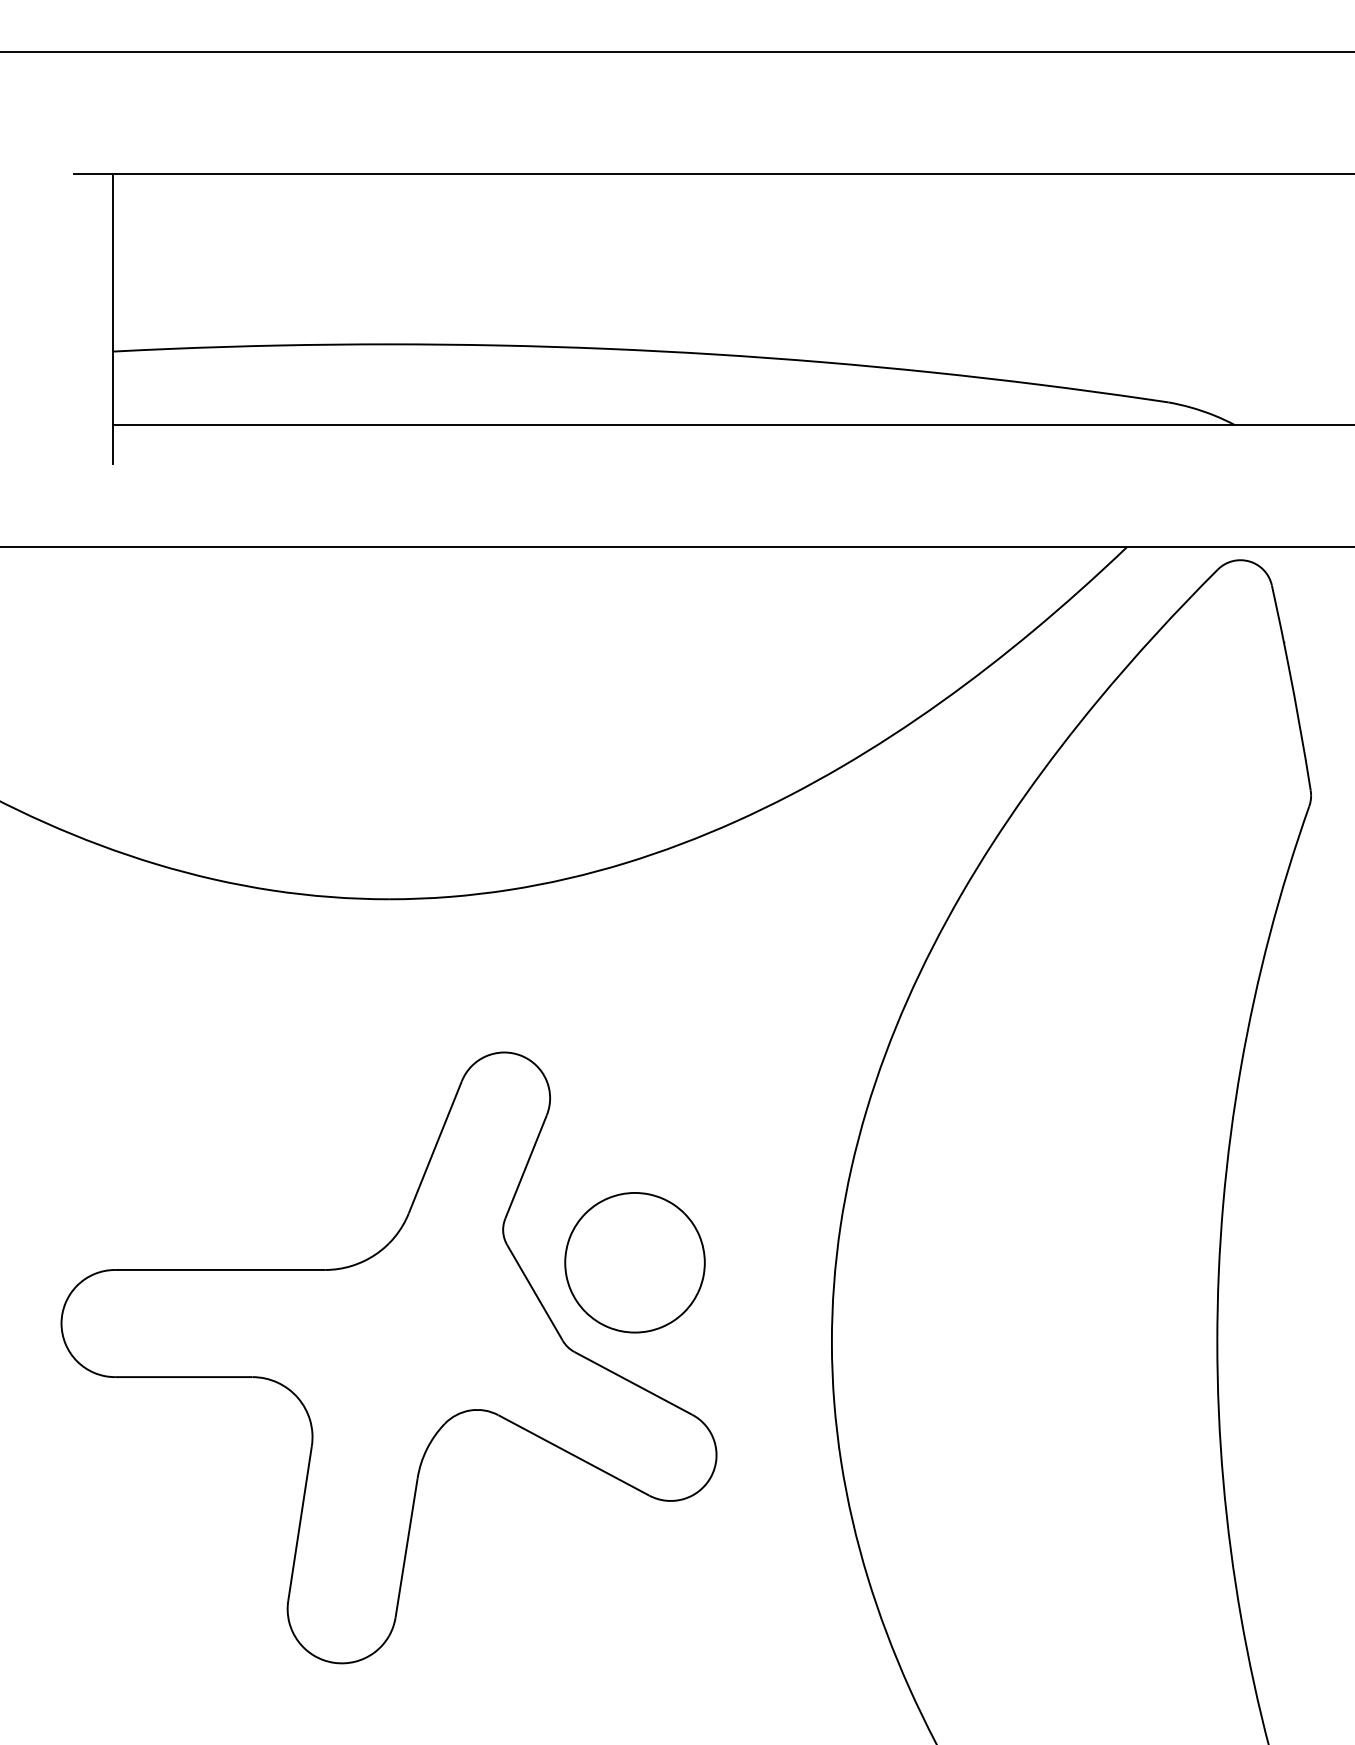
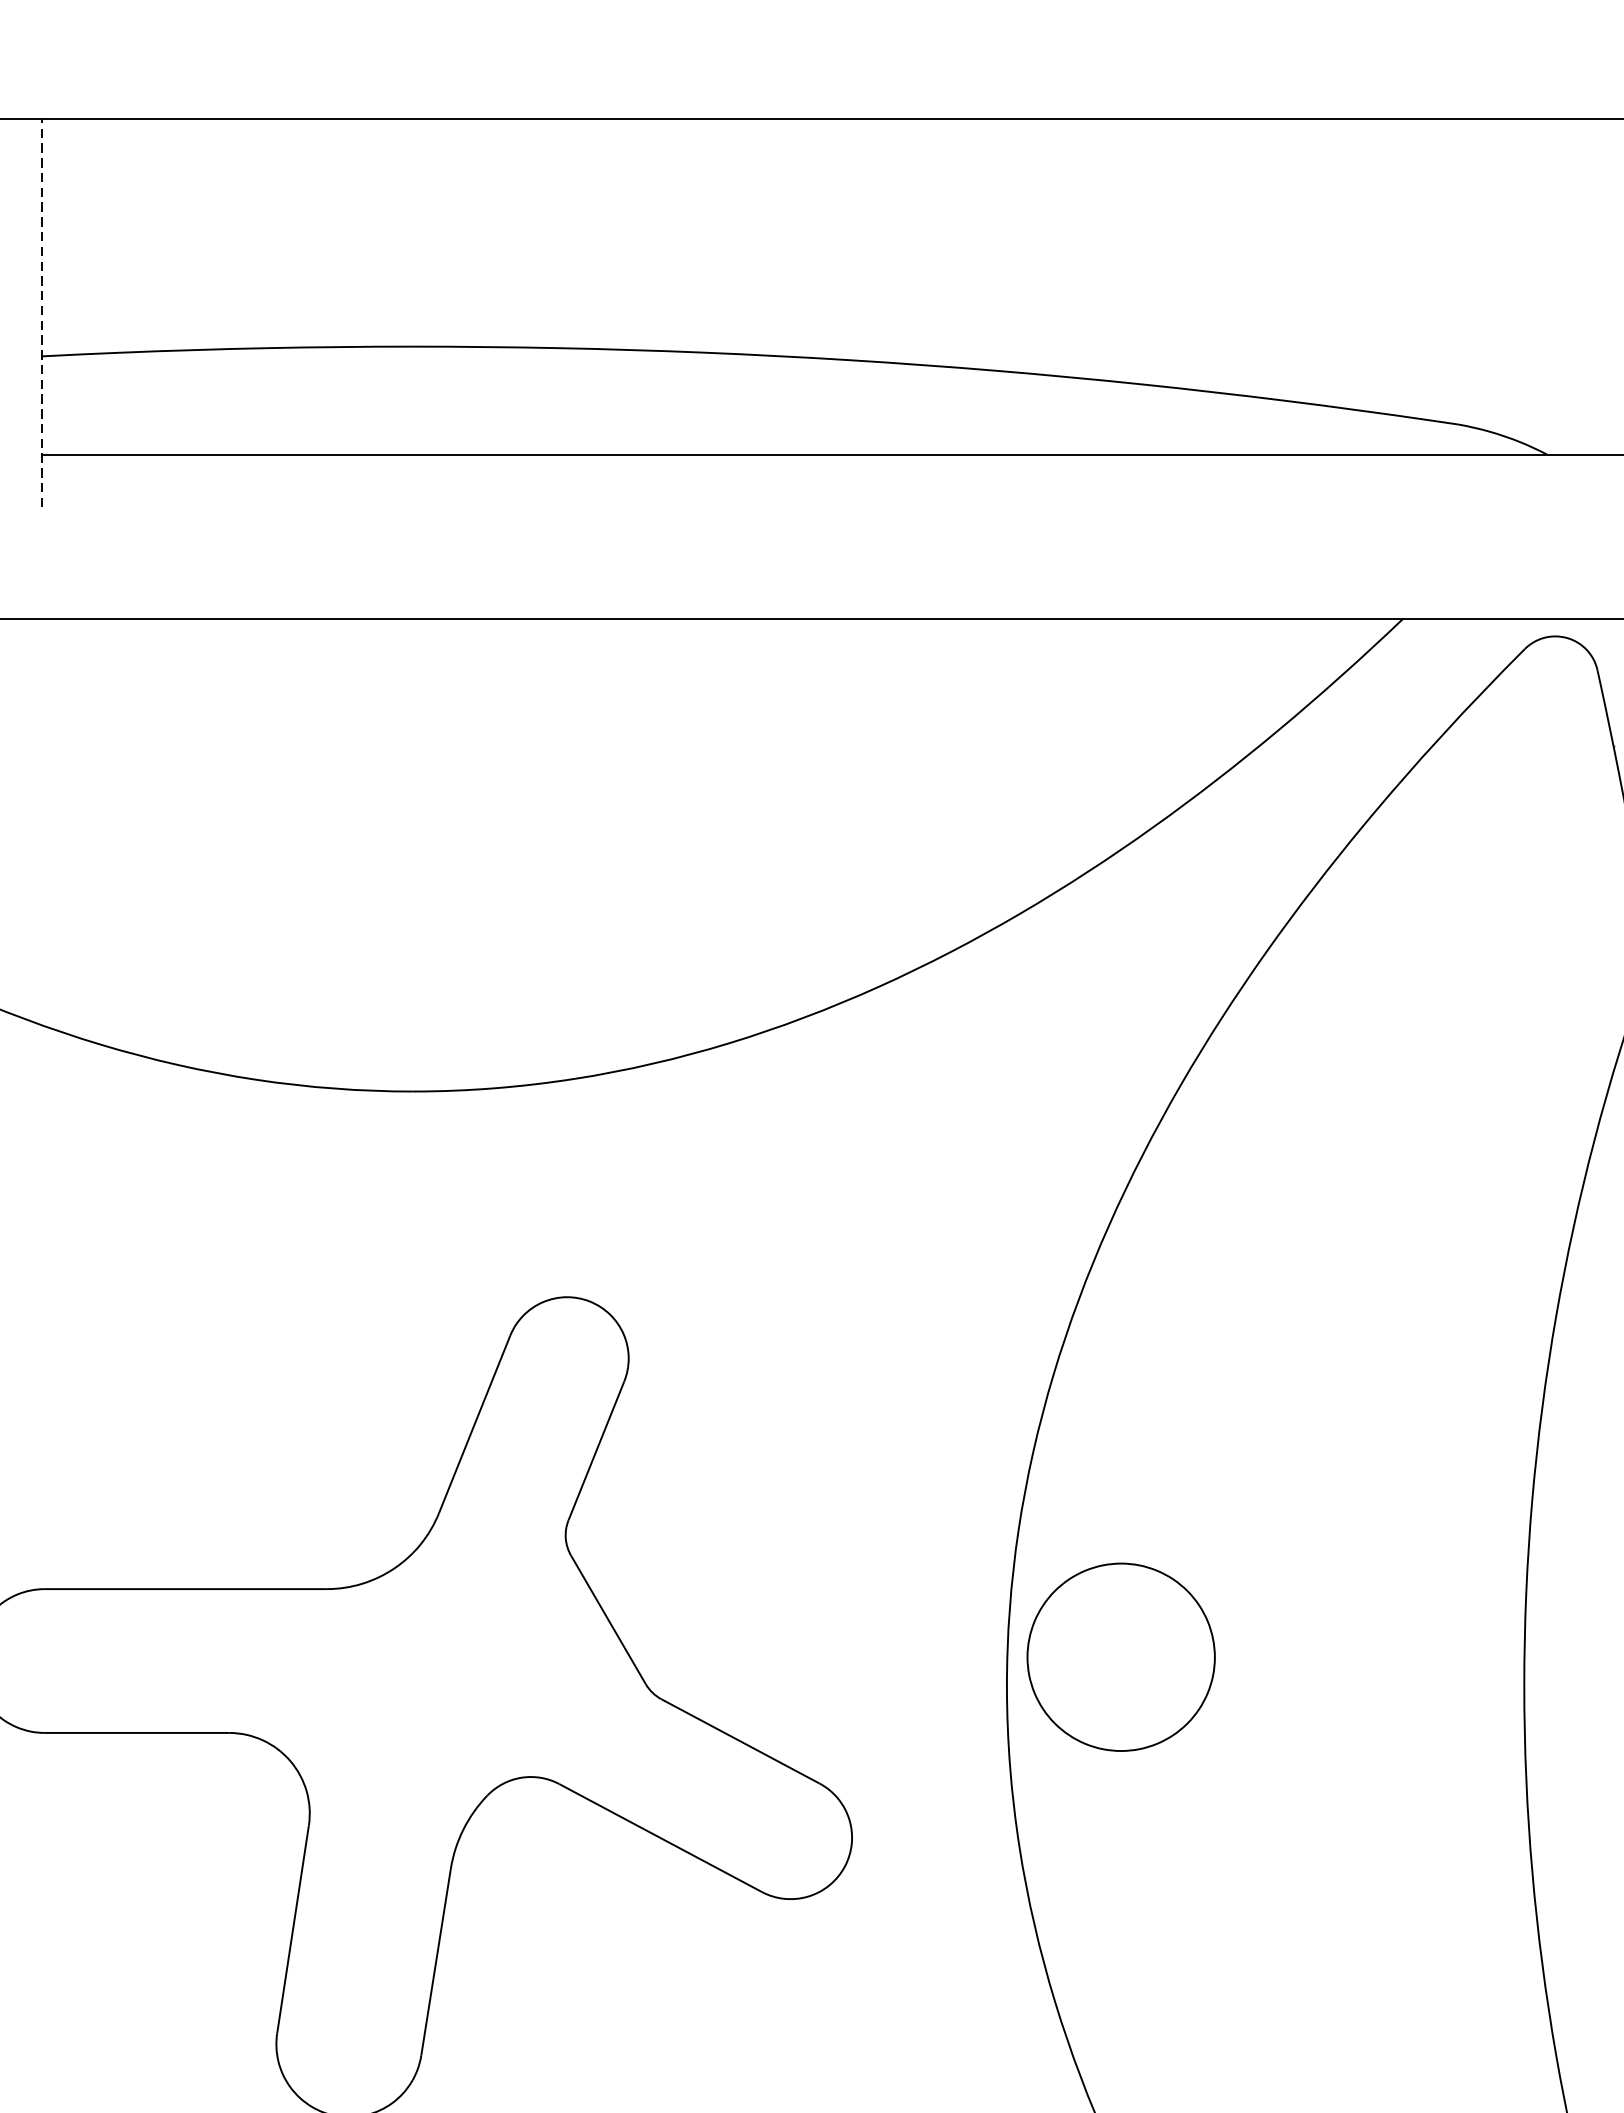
line: (112, 319) -> (41, 313), solid -> dashed
part: (634, 1262) -> (1120, 1656), moved

